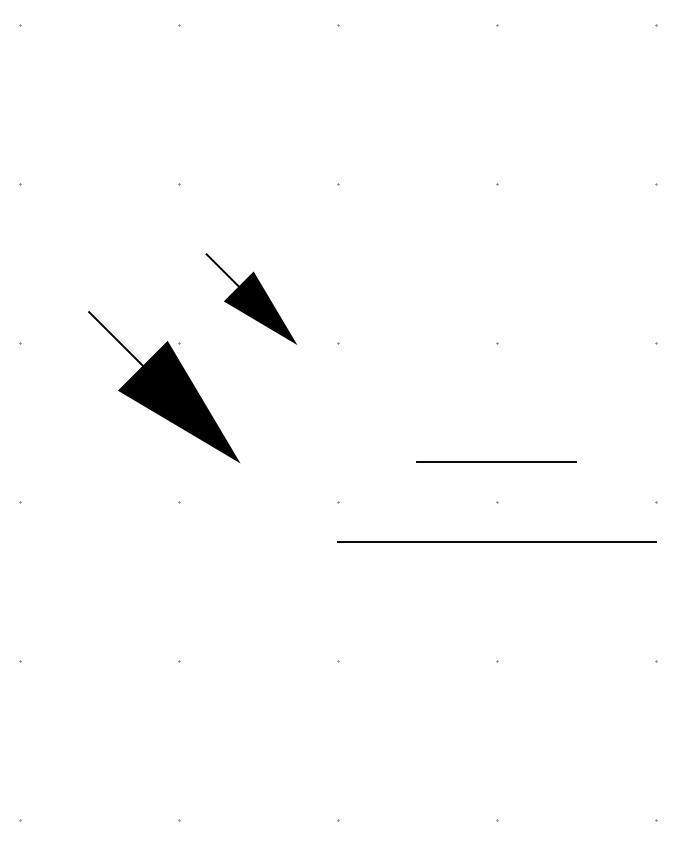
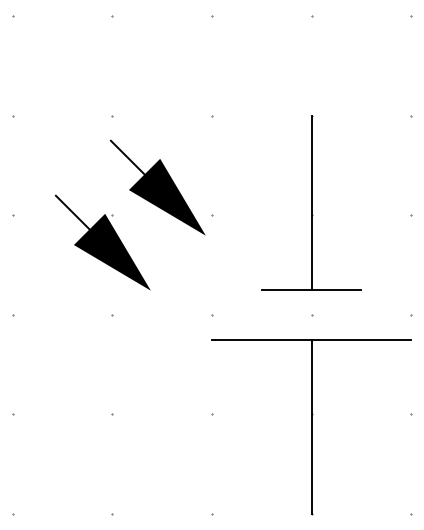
part: (251, 298) -> (157, 187), size x1.67
line: (496, 322) -> (311, 202), added
line: (496, 679) -> (311, 426), added

